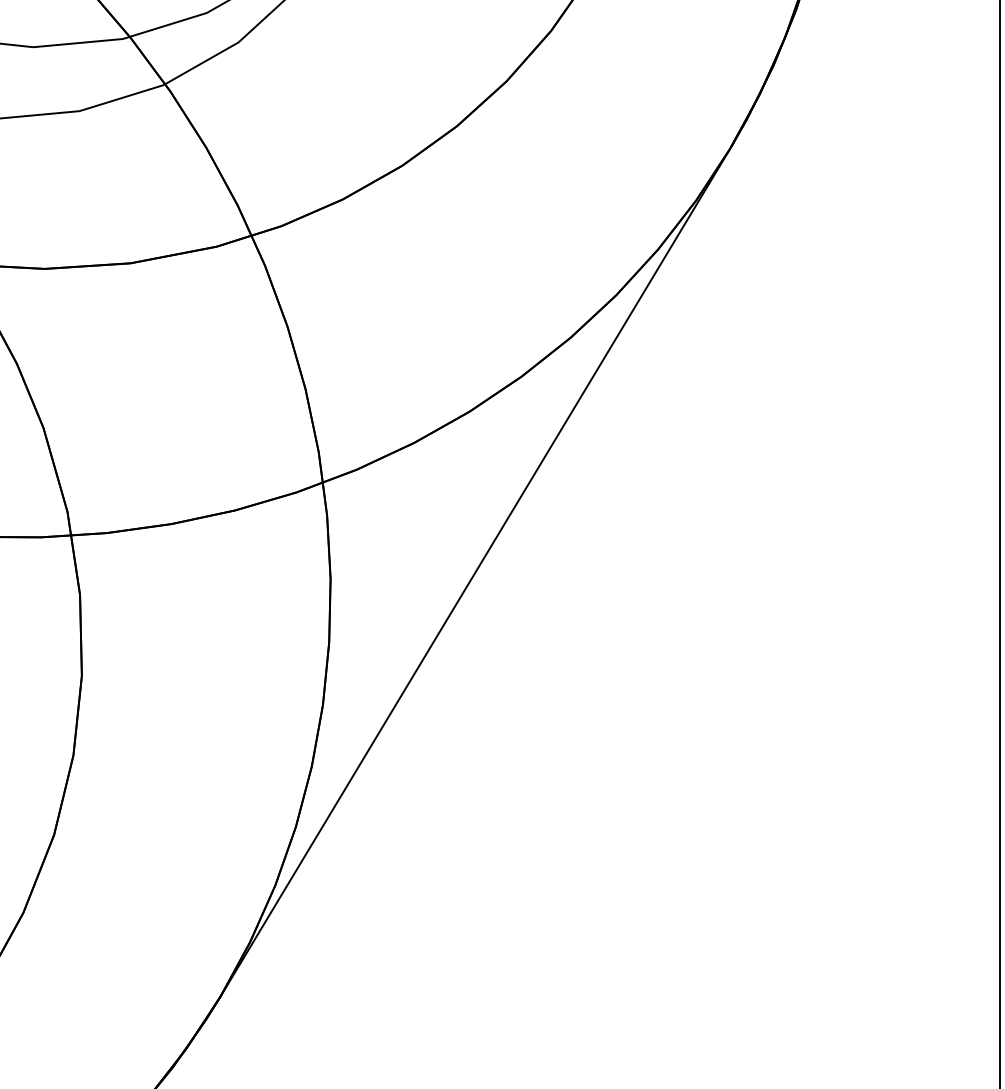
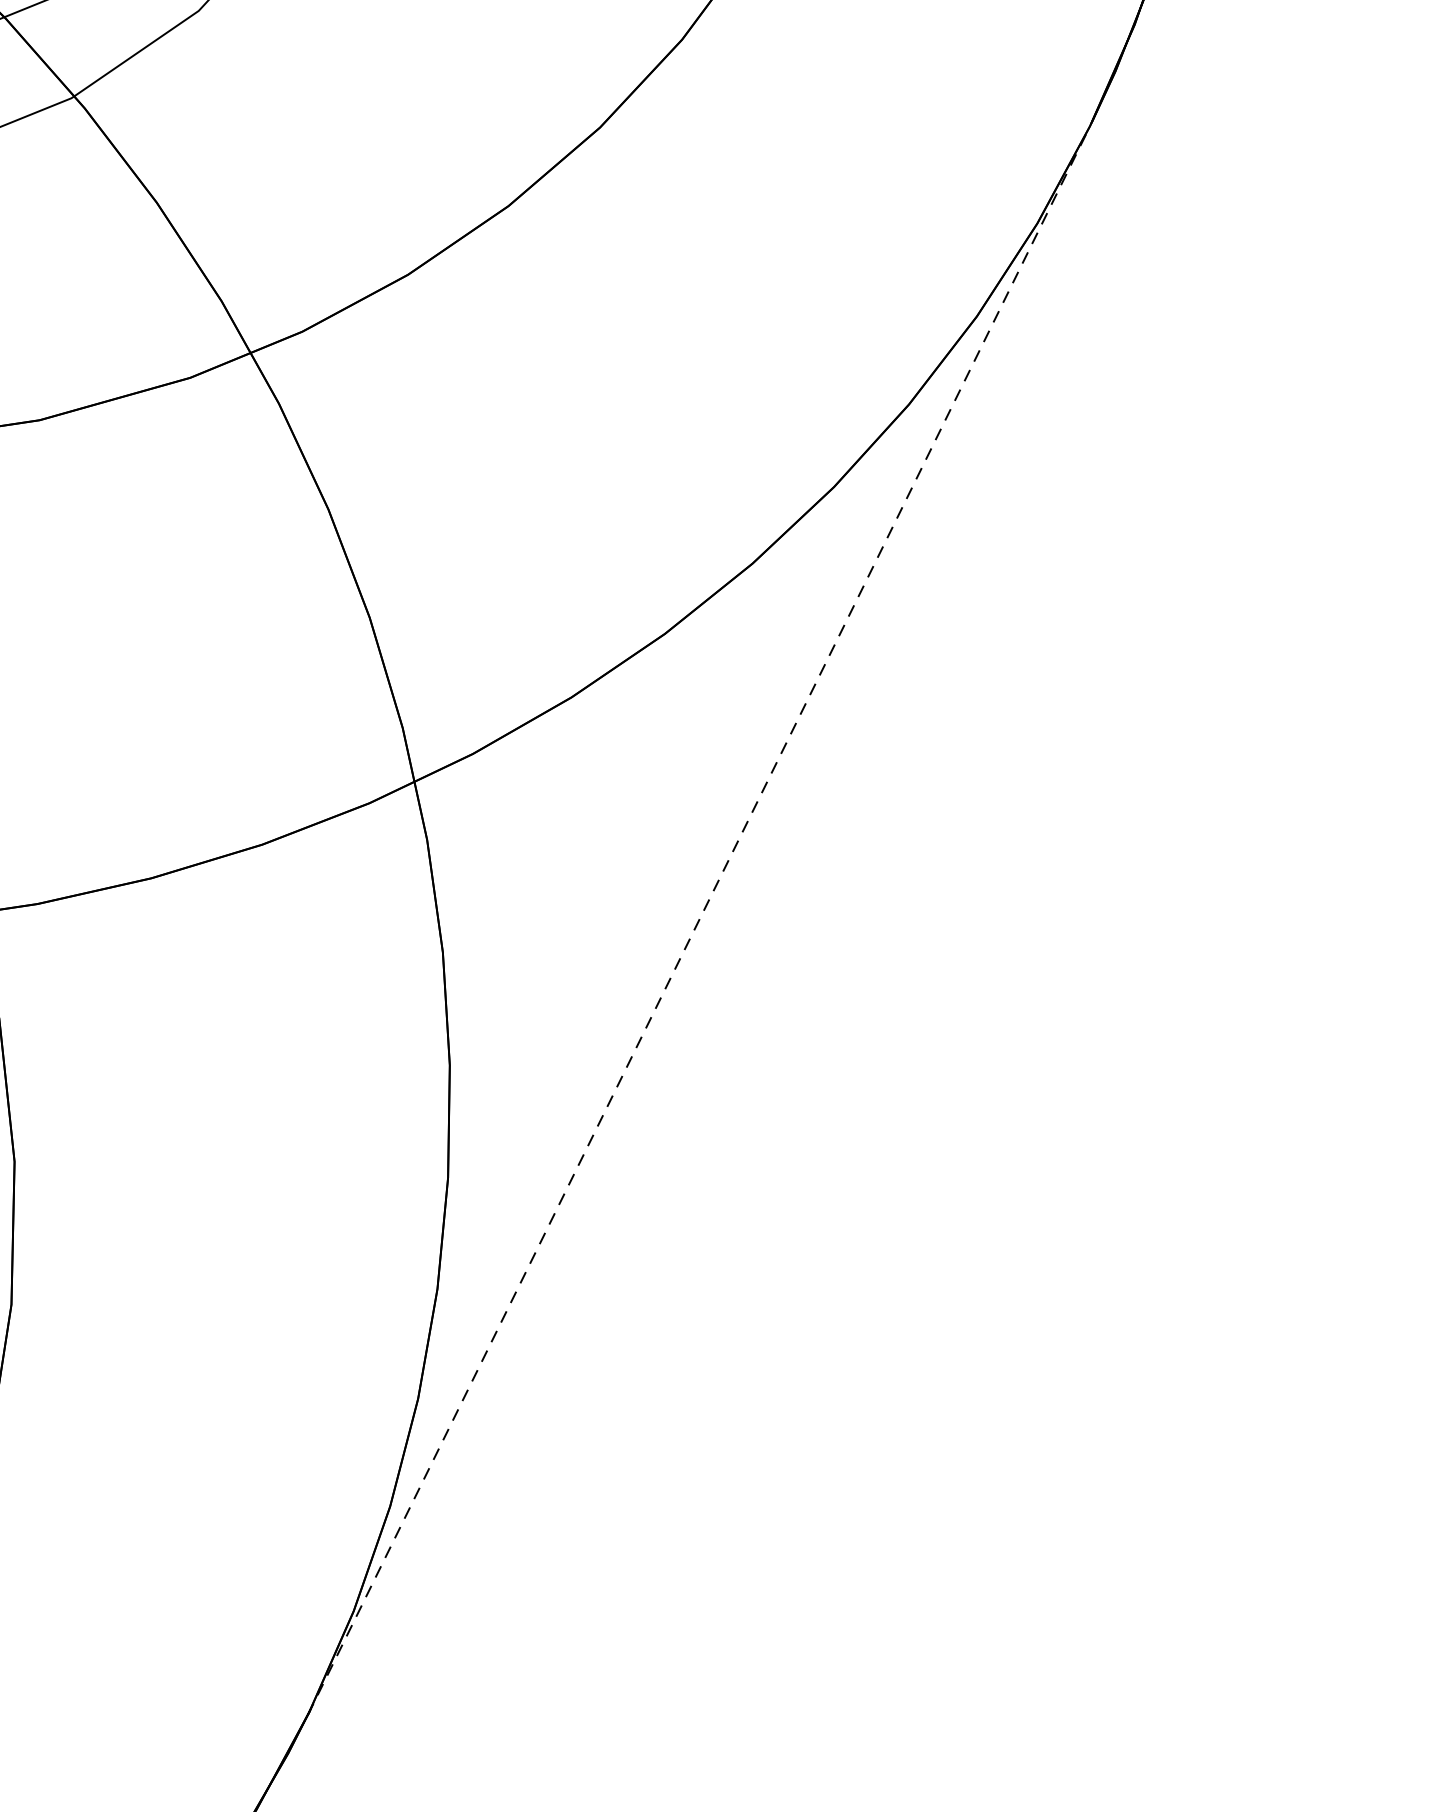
line: (474, 573) -> (698, 920), solid -> dashed

